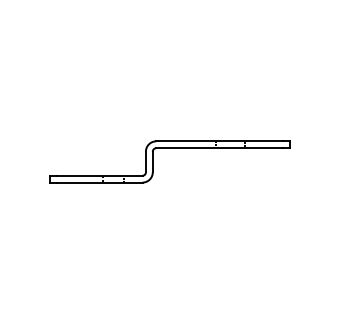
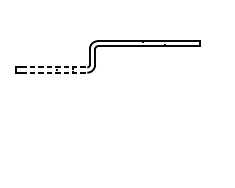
line: (99, 175) -> (54, 67), solid -> dashed
line: (99, 182) -> (54, 72), solid -> dashed

